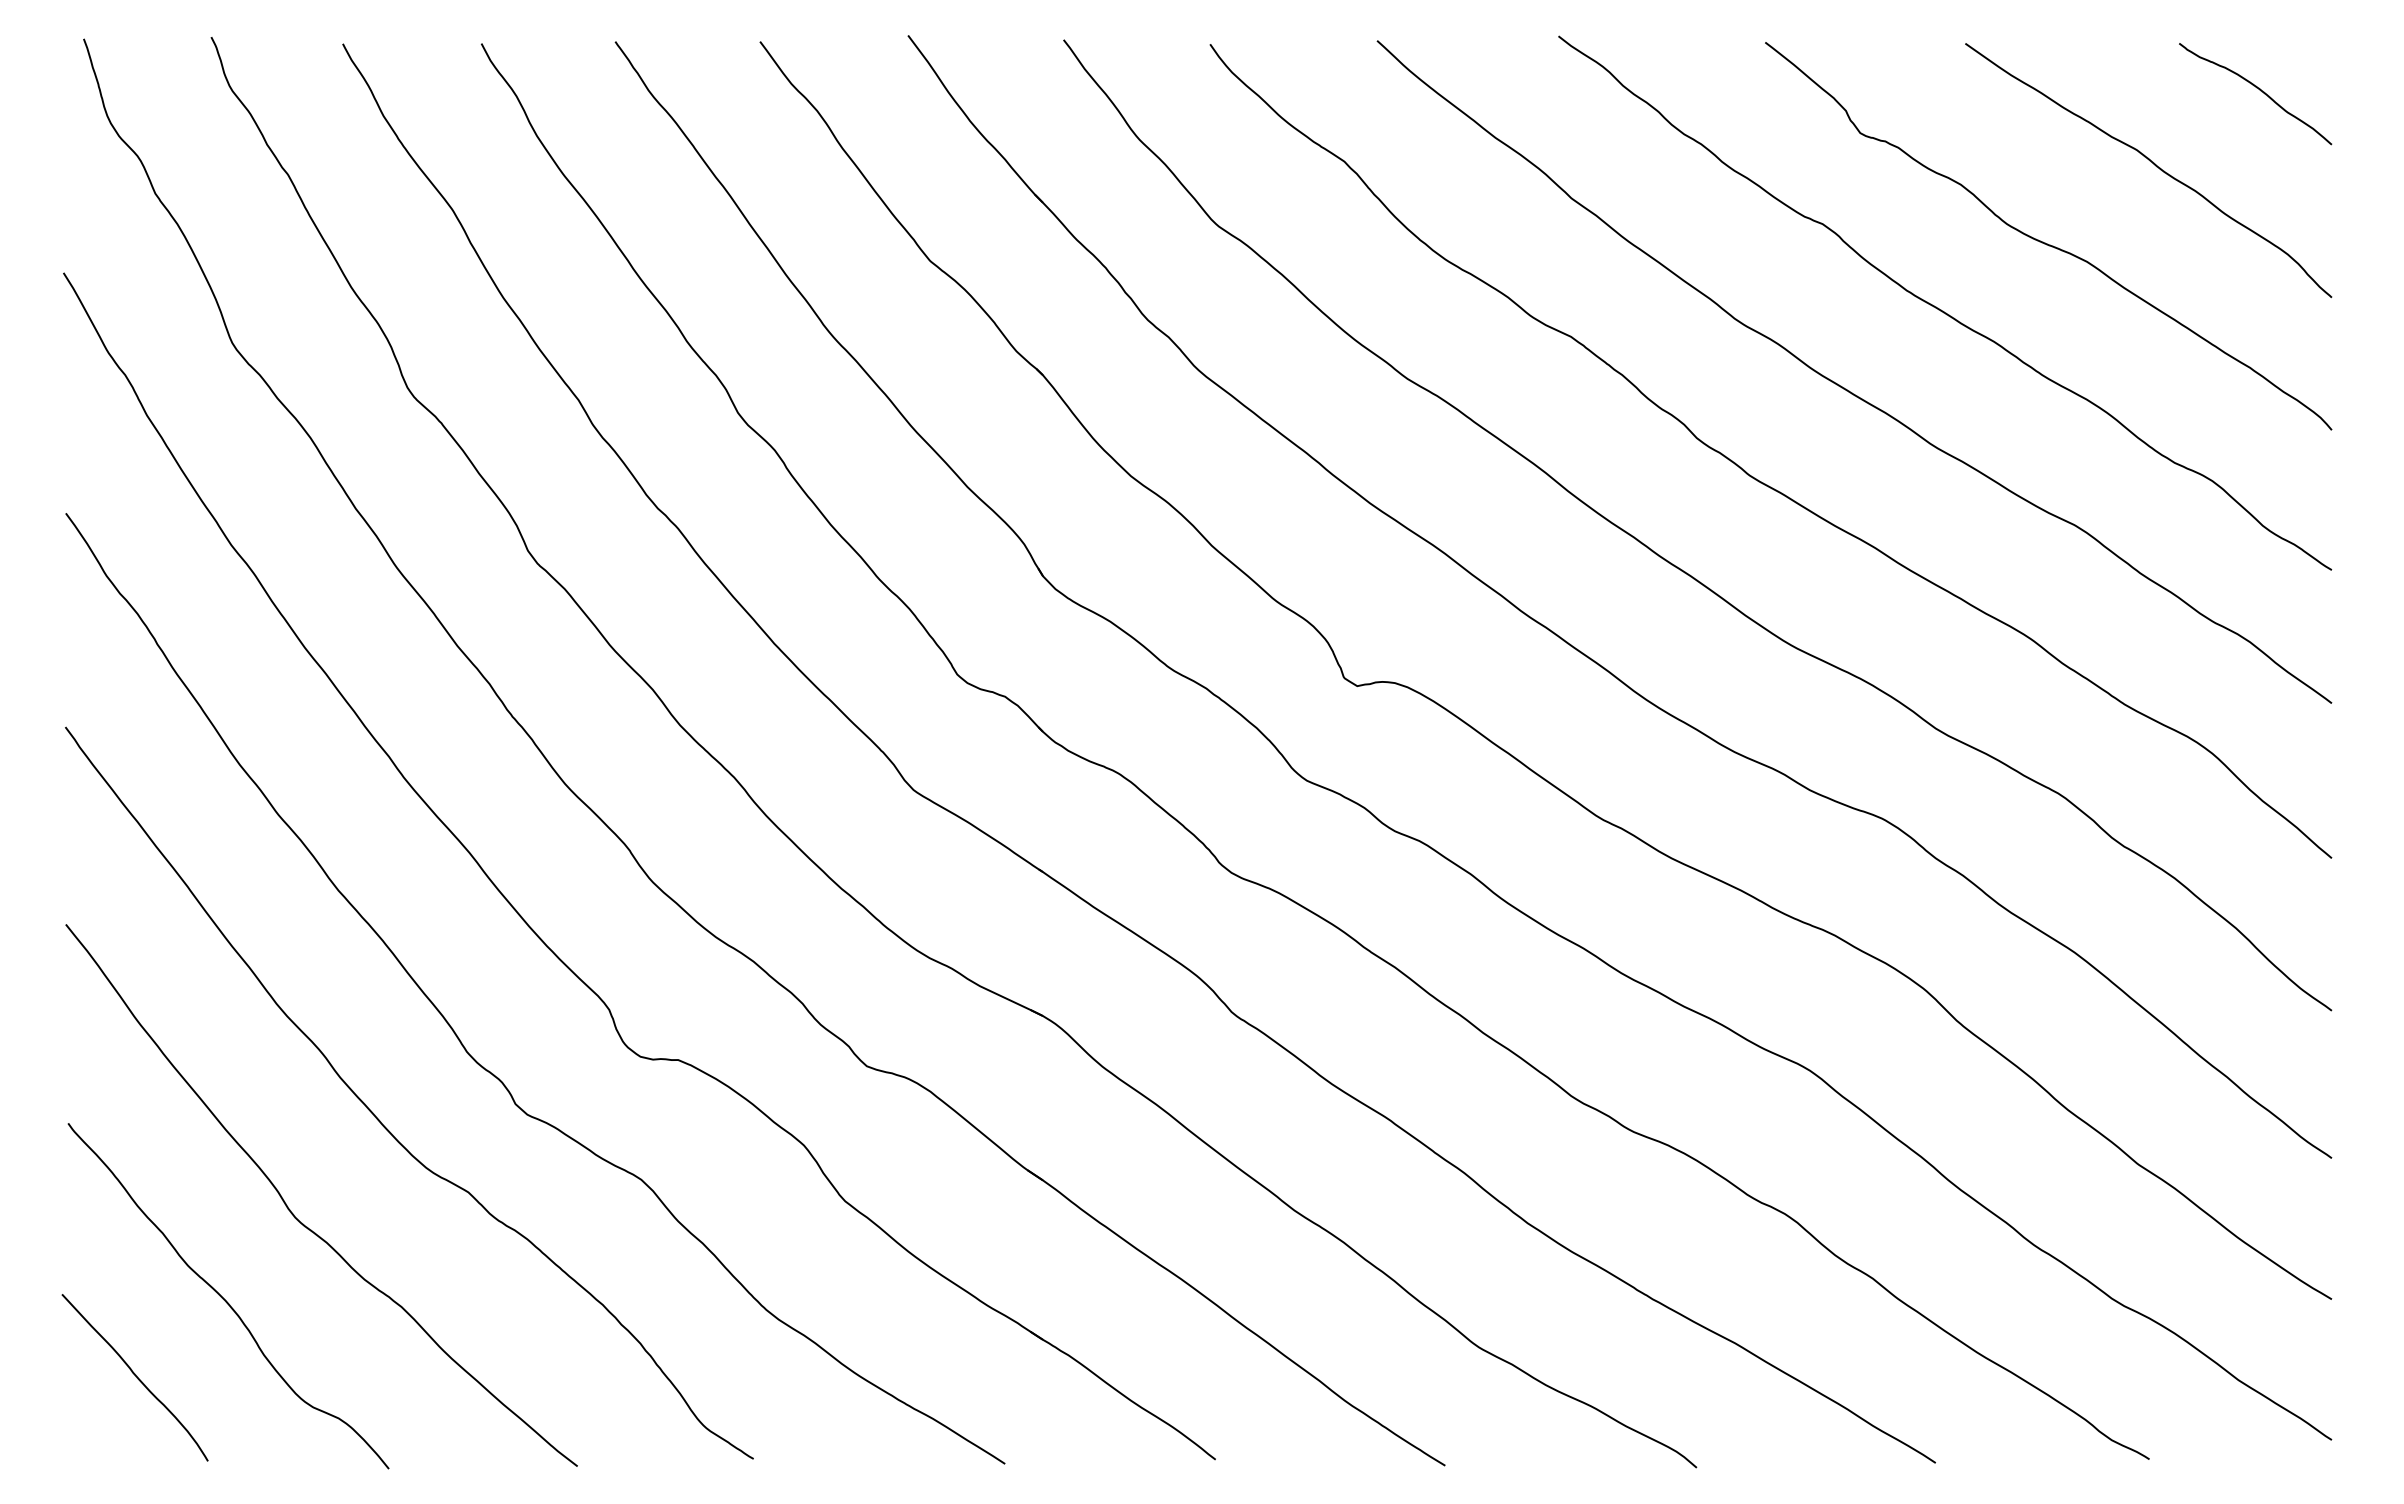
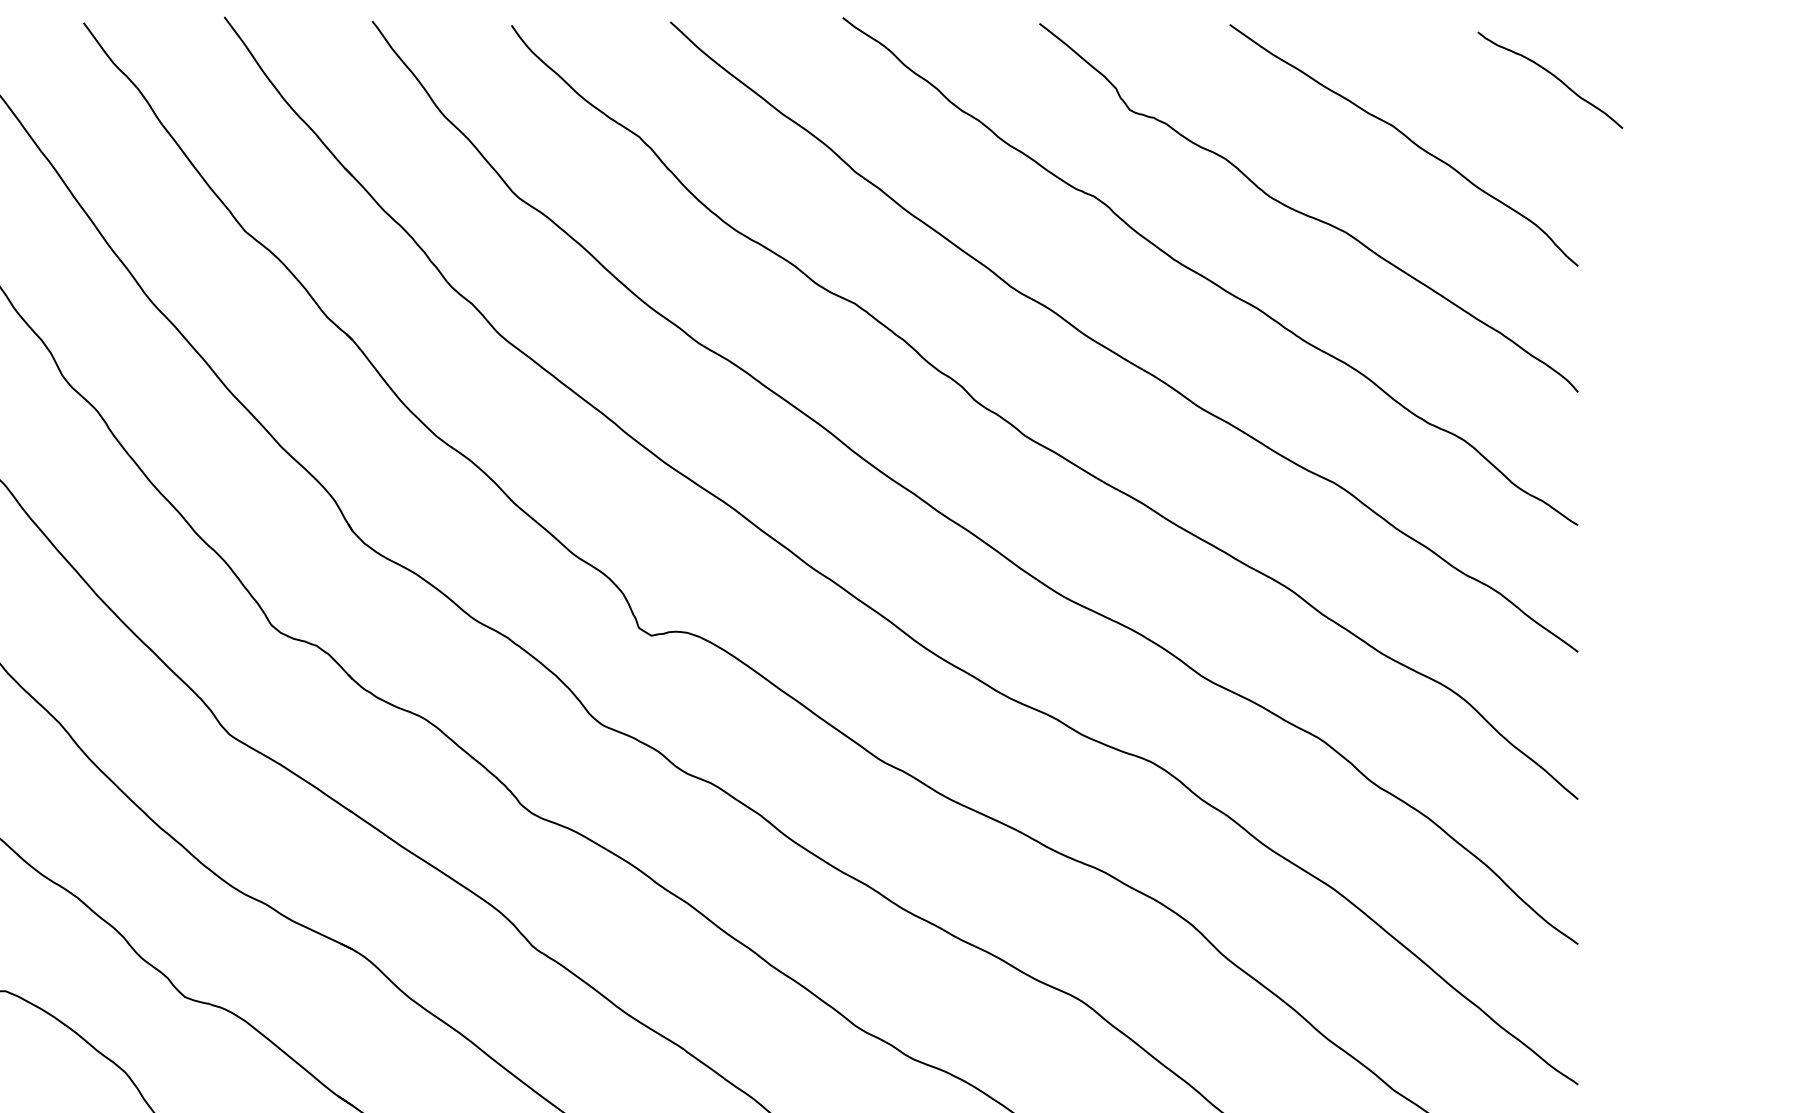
curve: (2259, 90) -> (1554, 76), moved

